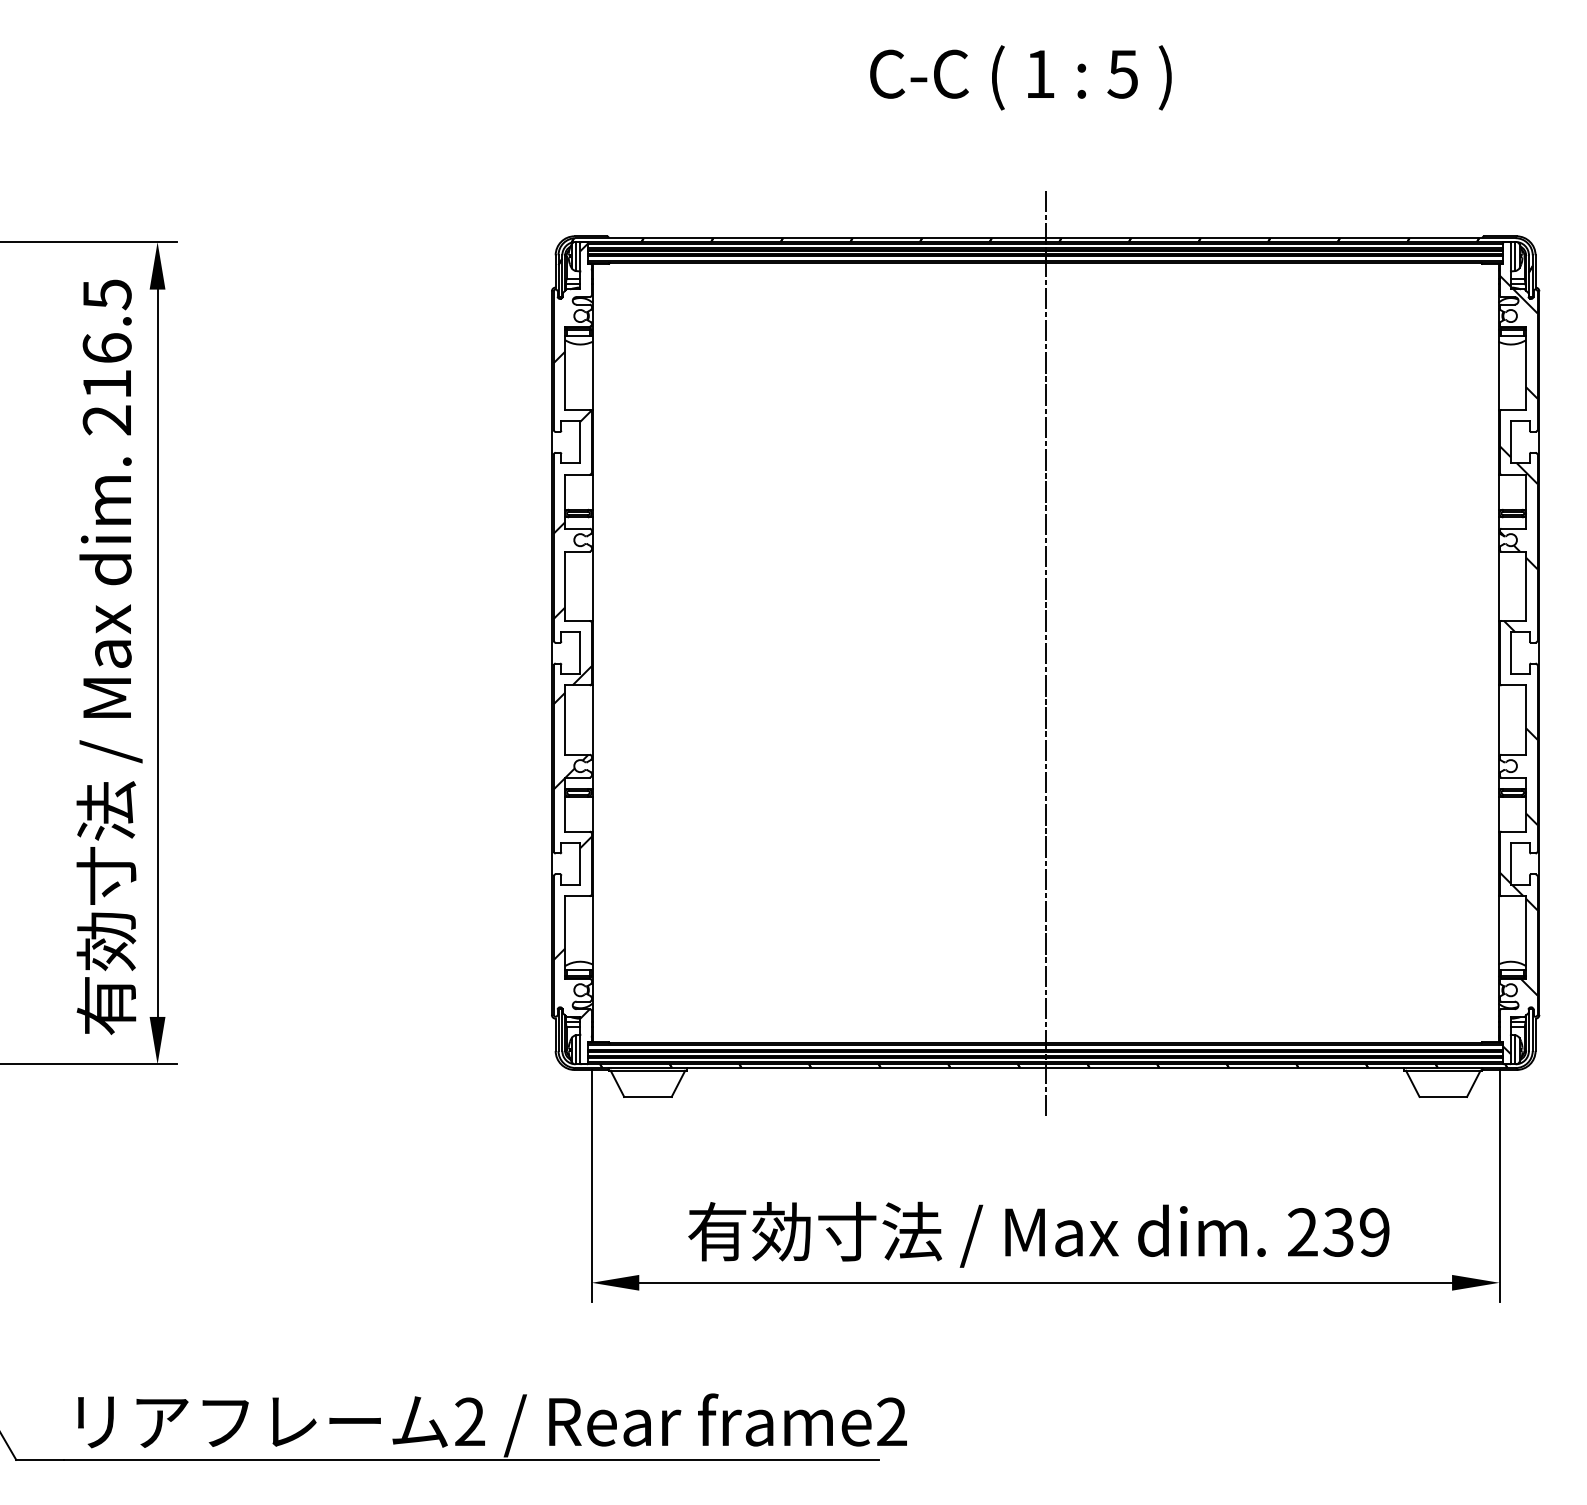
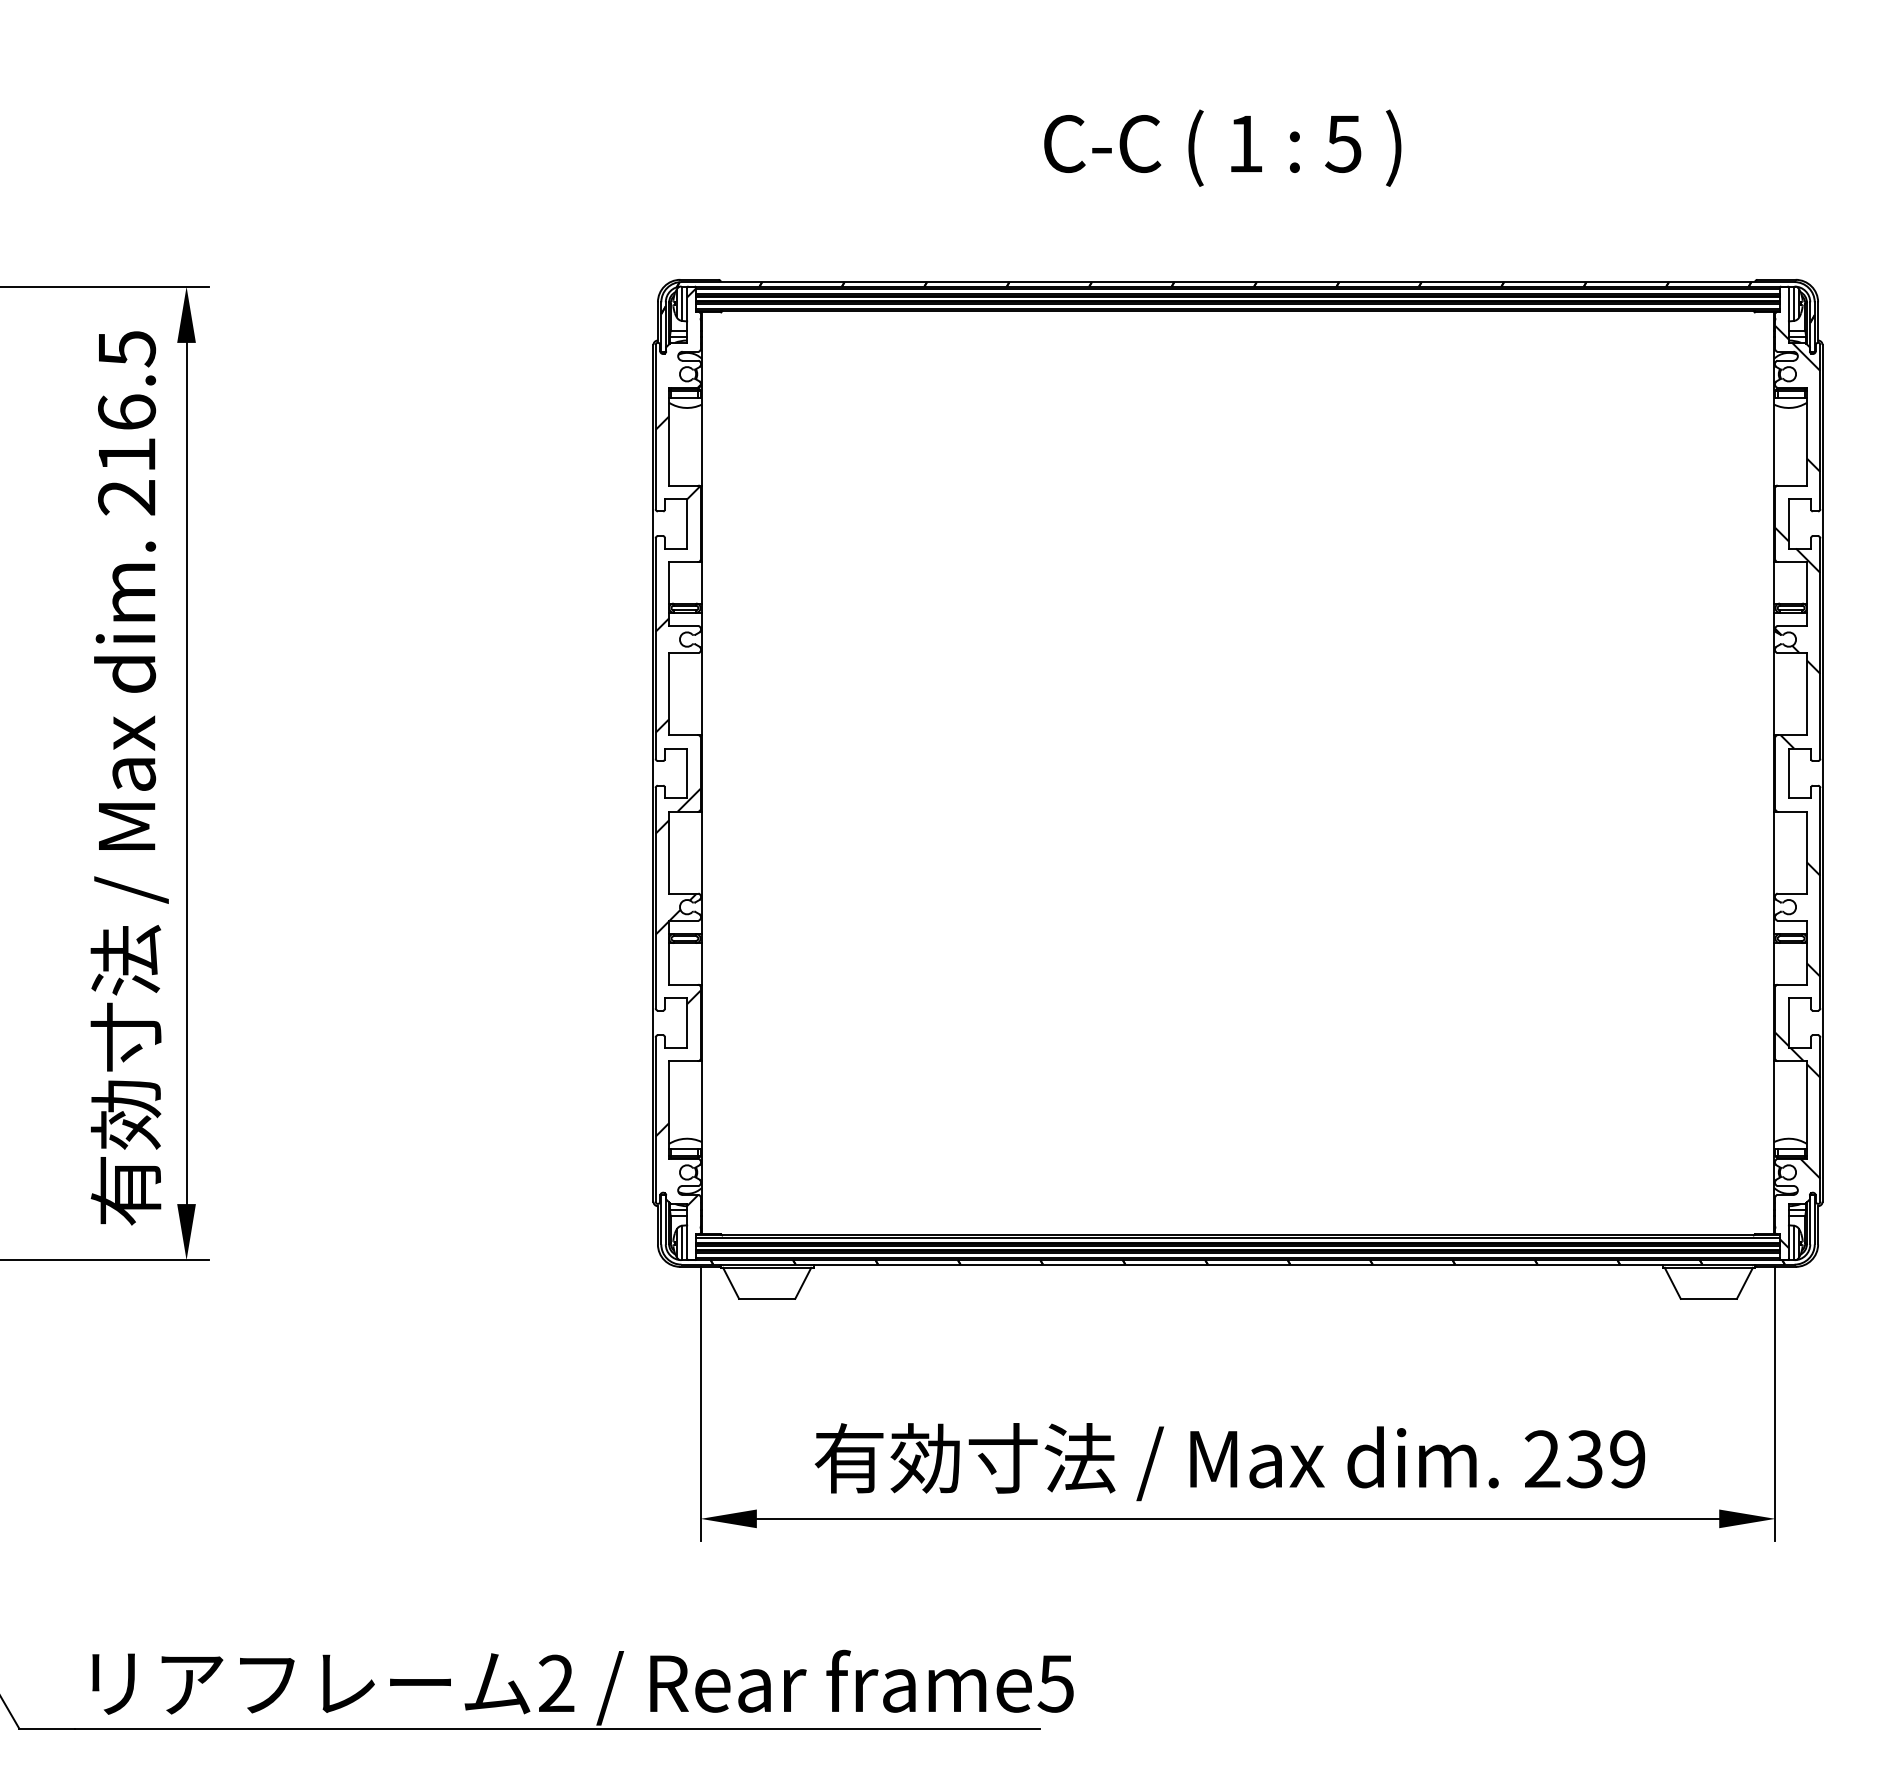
text: (1020, 77) -> (1222, 147), moved
line: (1046, 652) -> (1238, 772), removed
text: (891, 1421) -> (1055, 1683), frame2 -> frame5

